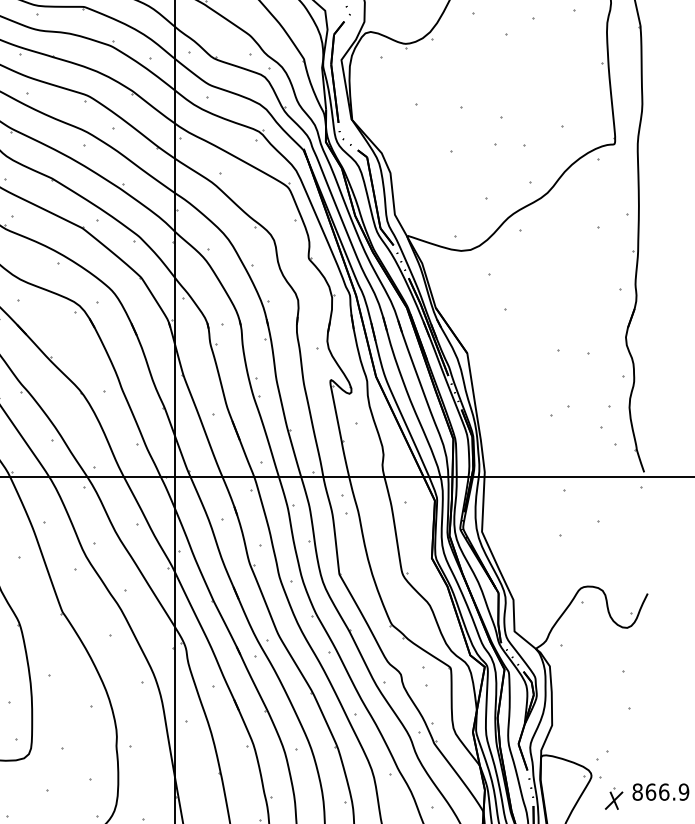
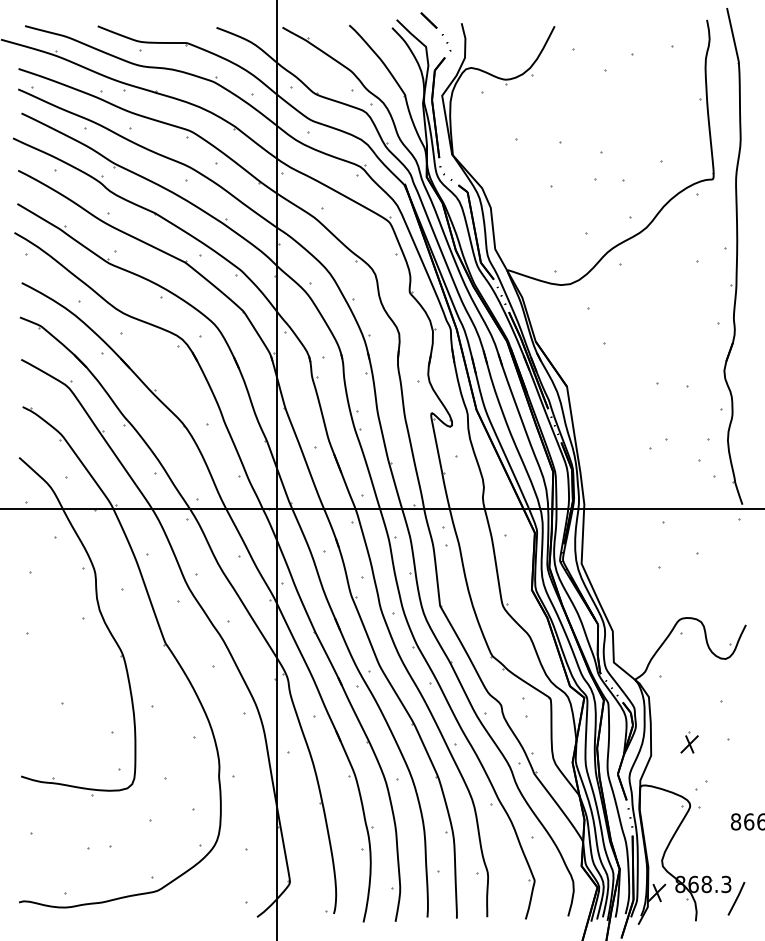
part: (613, 798) -> (689, 742), moved

